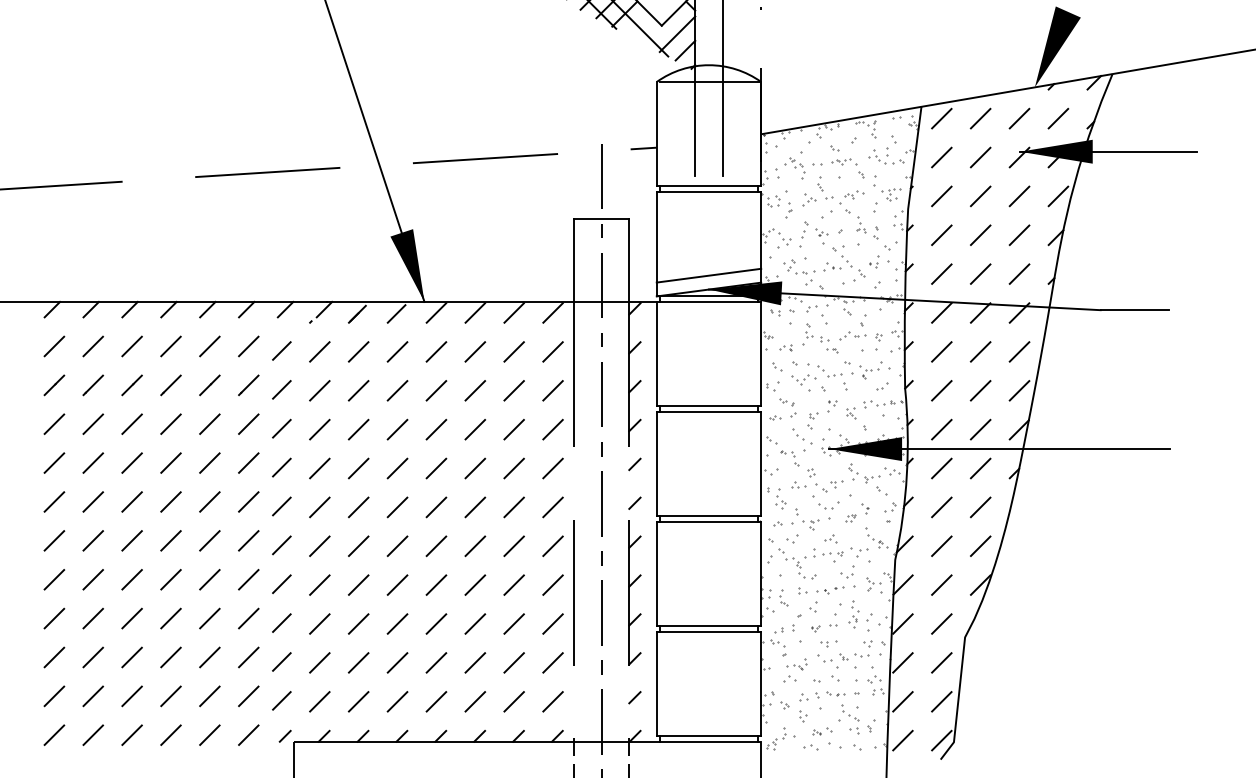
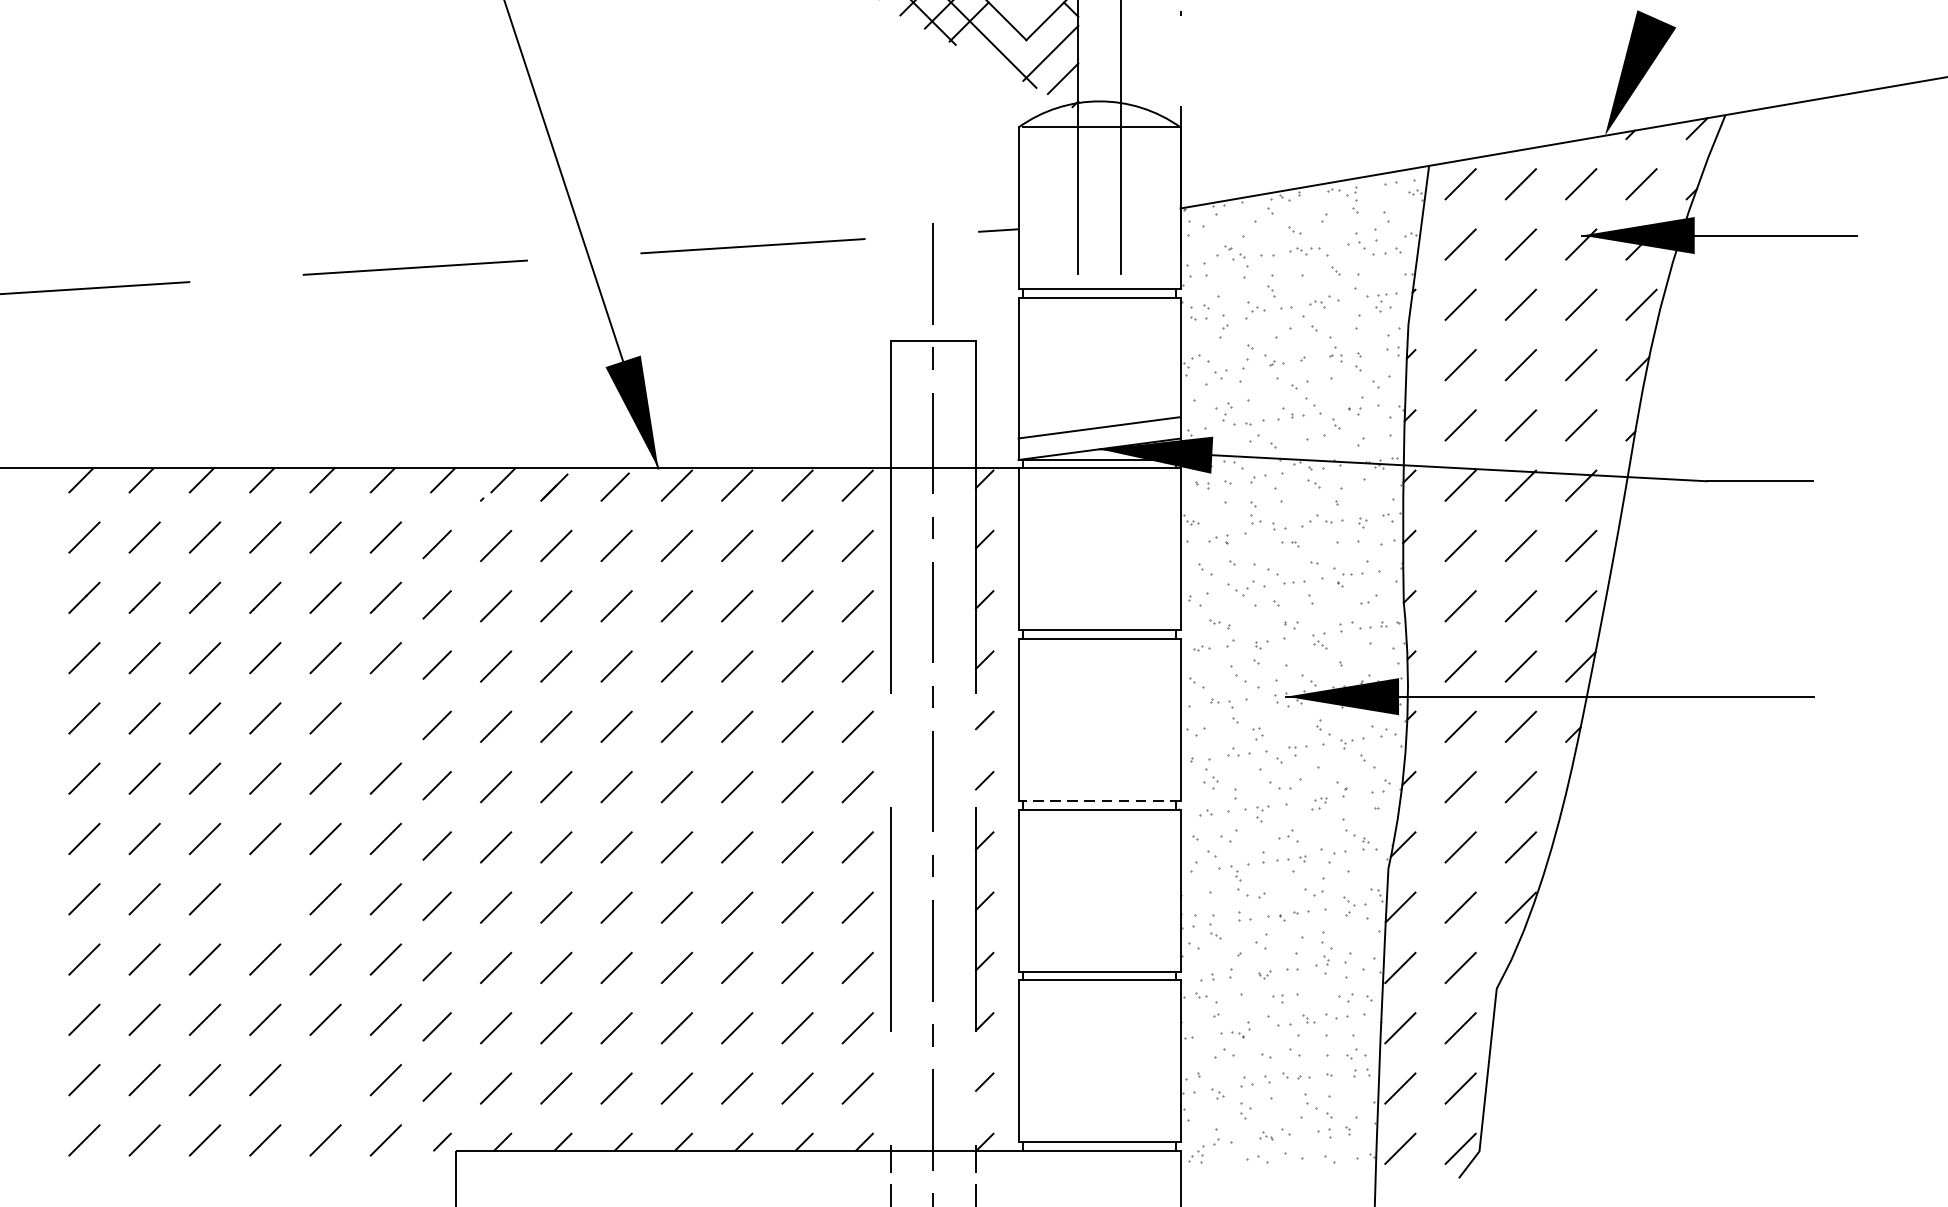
line: (248, 462) -> (385, 717), removed
line: (708, 516) -> (1098, 801), solid -> dashed
line: (170, 579) -> (264, 898), removed
line: (209, 696) -> (324, 1080), removed

